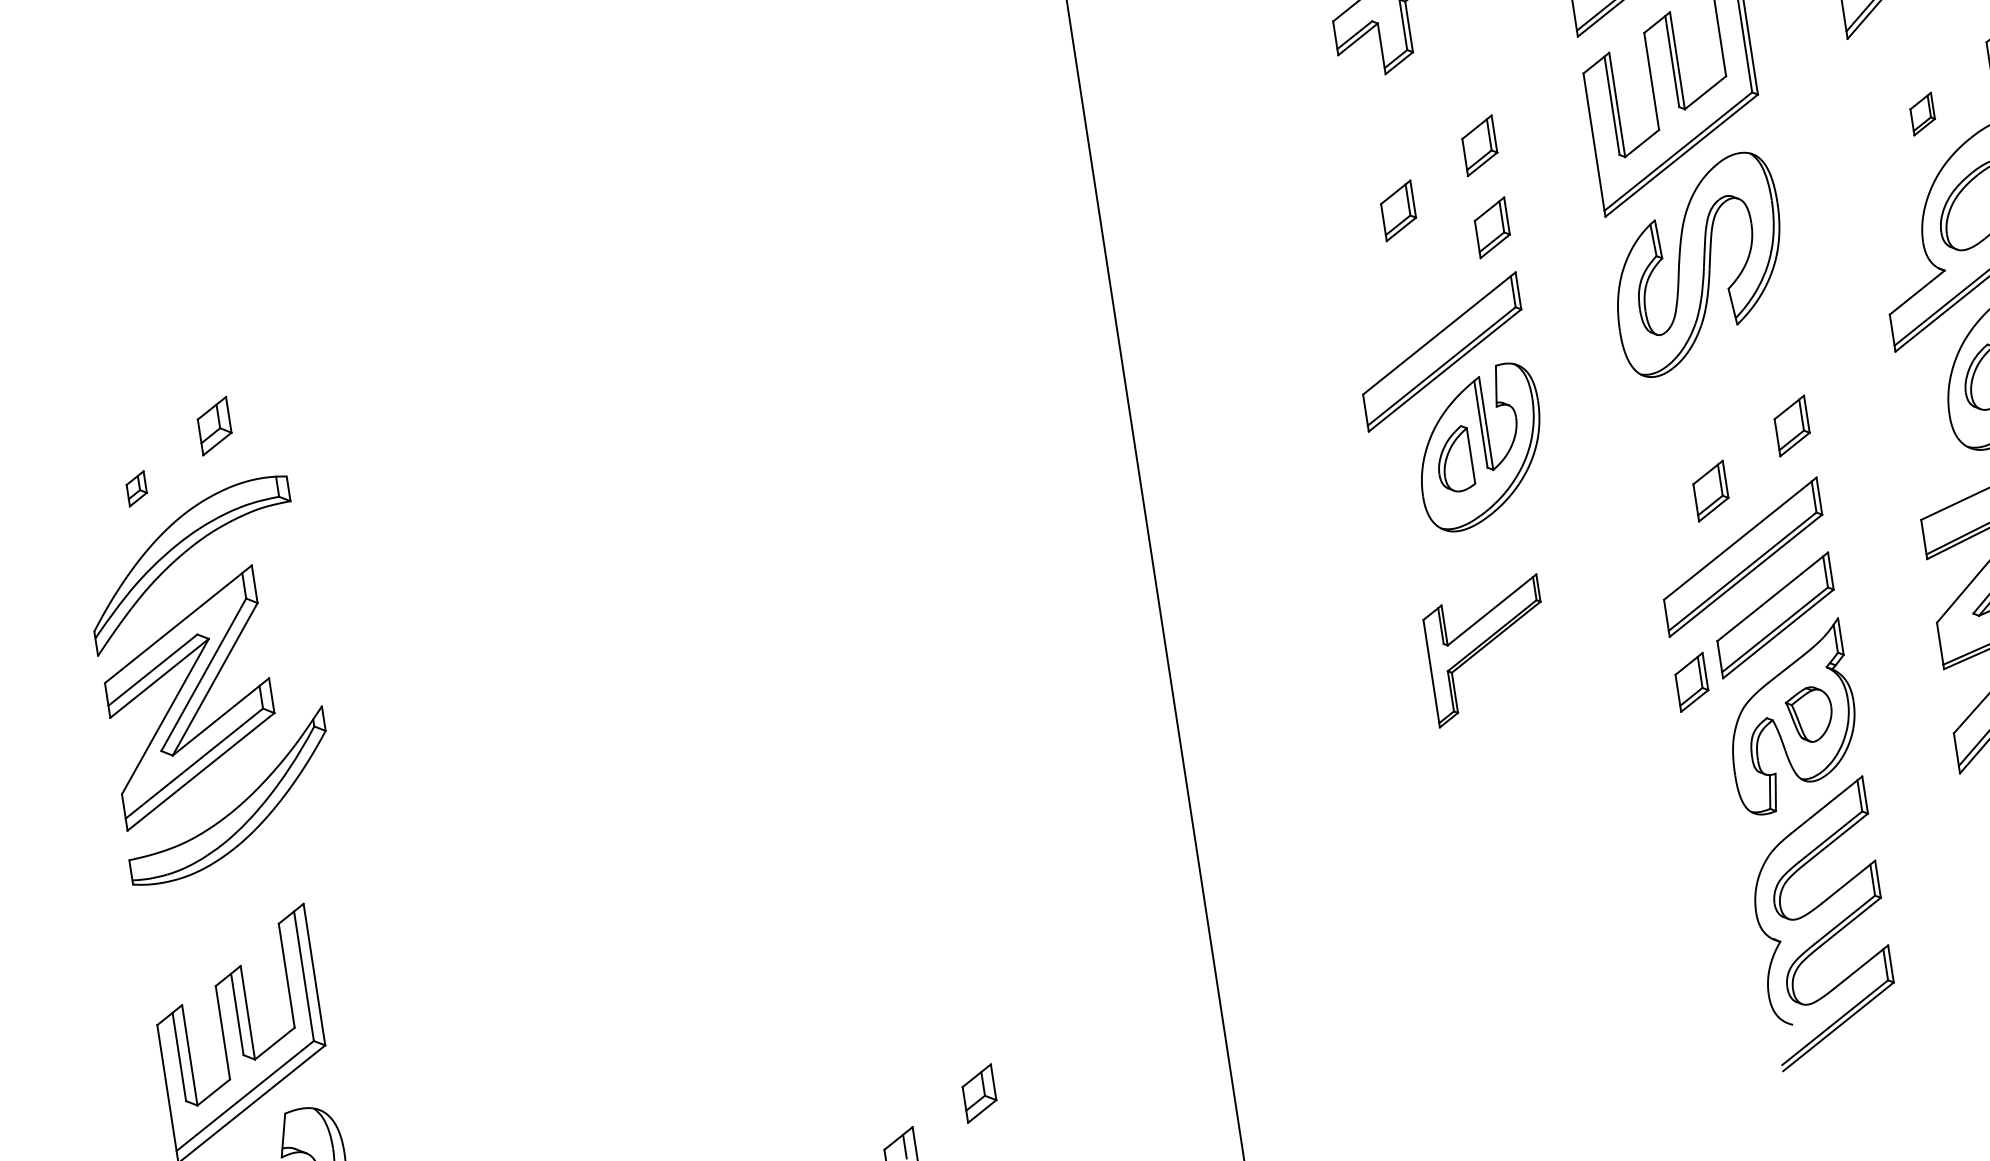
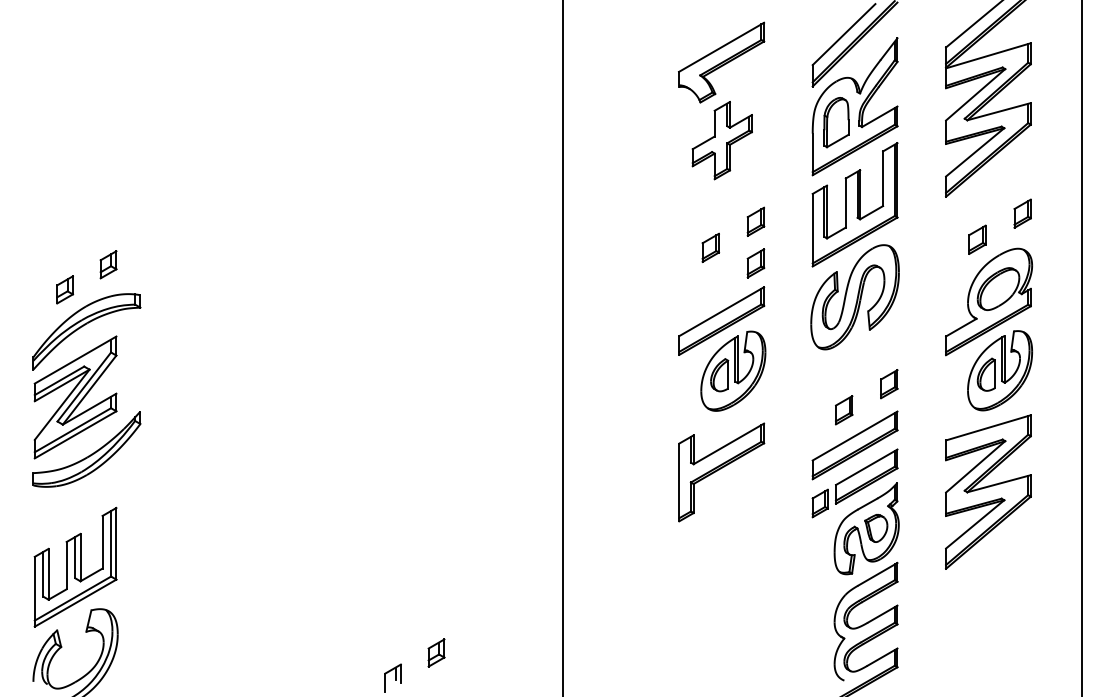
part: (1922, 113) -> (977, 239), size x1.43
part: (137, 487) -> (65, 289), size x1.67
part: (1487, 651) -> (721, 472), size x1.43

